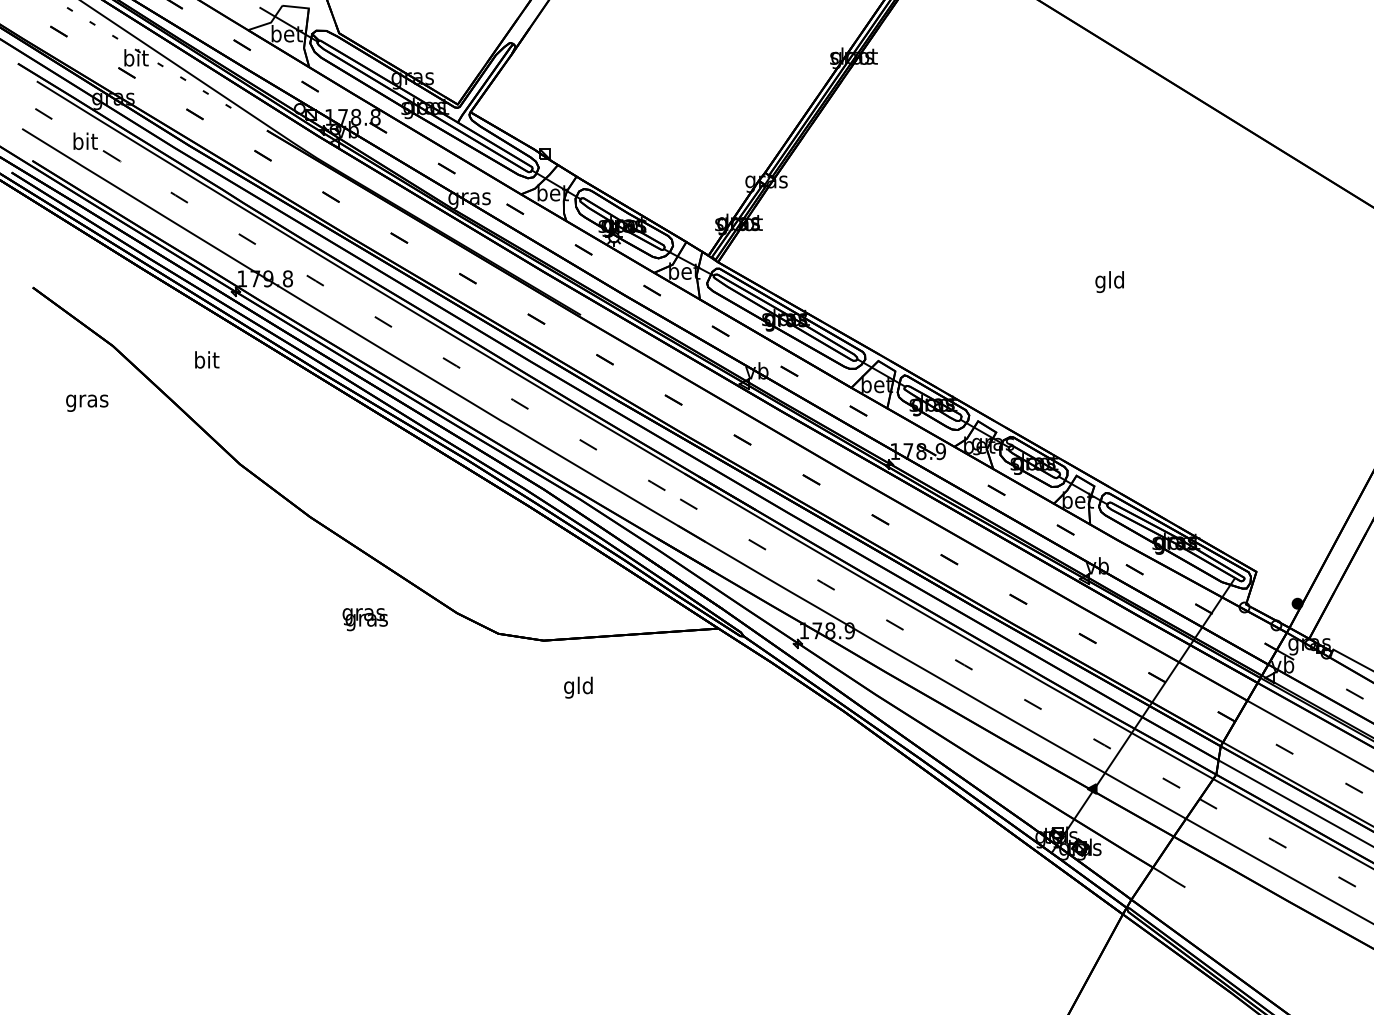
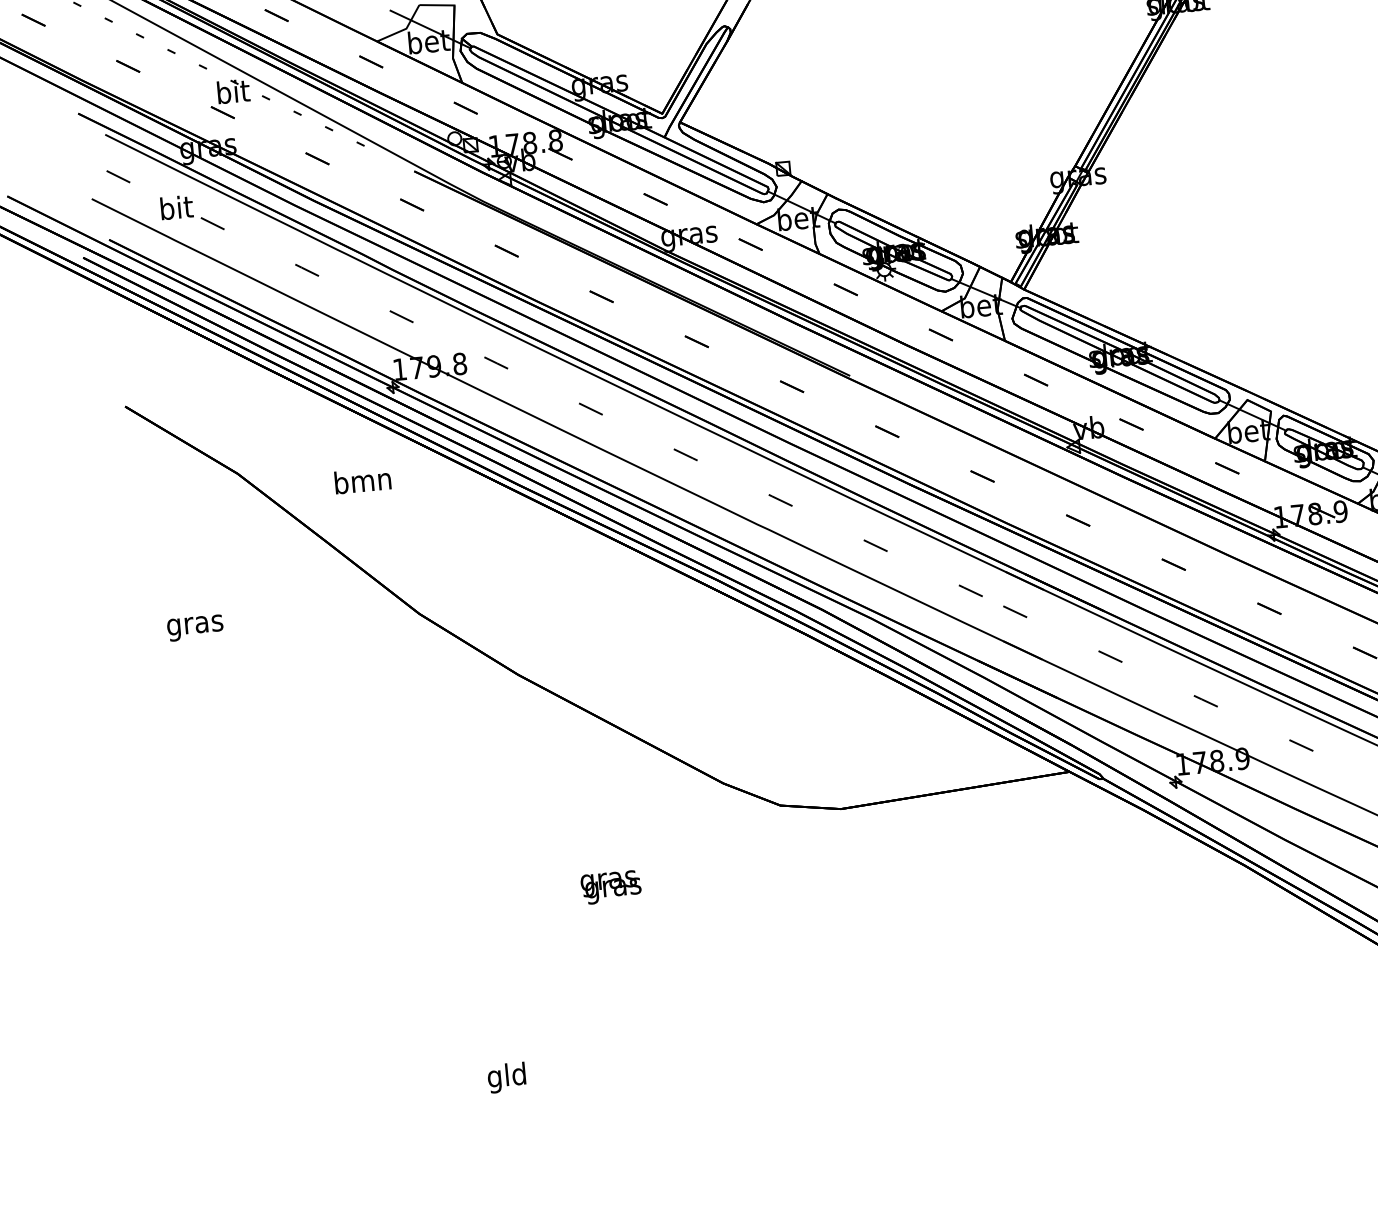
text: (206, 359) -> (362, 480), bit -> bmn
text: (87, 402) -> (195, 627), moved
text: (364, 619) -> (610, 887), moved
text: (578, 687) -> (506, 1077), moved

